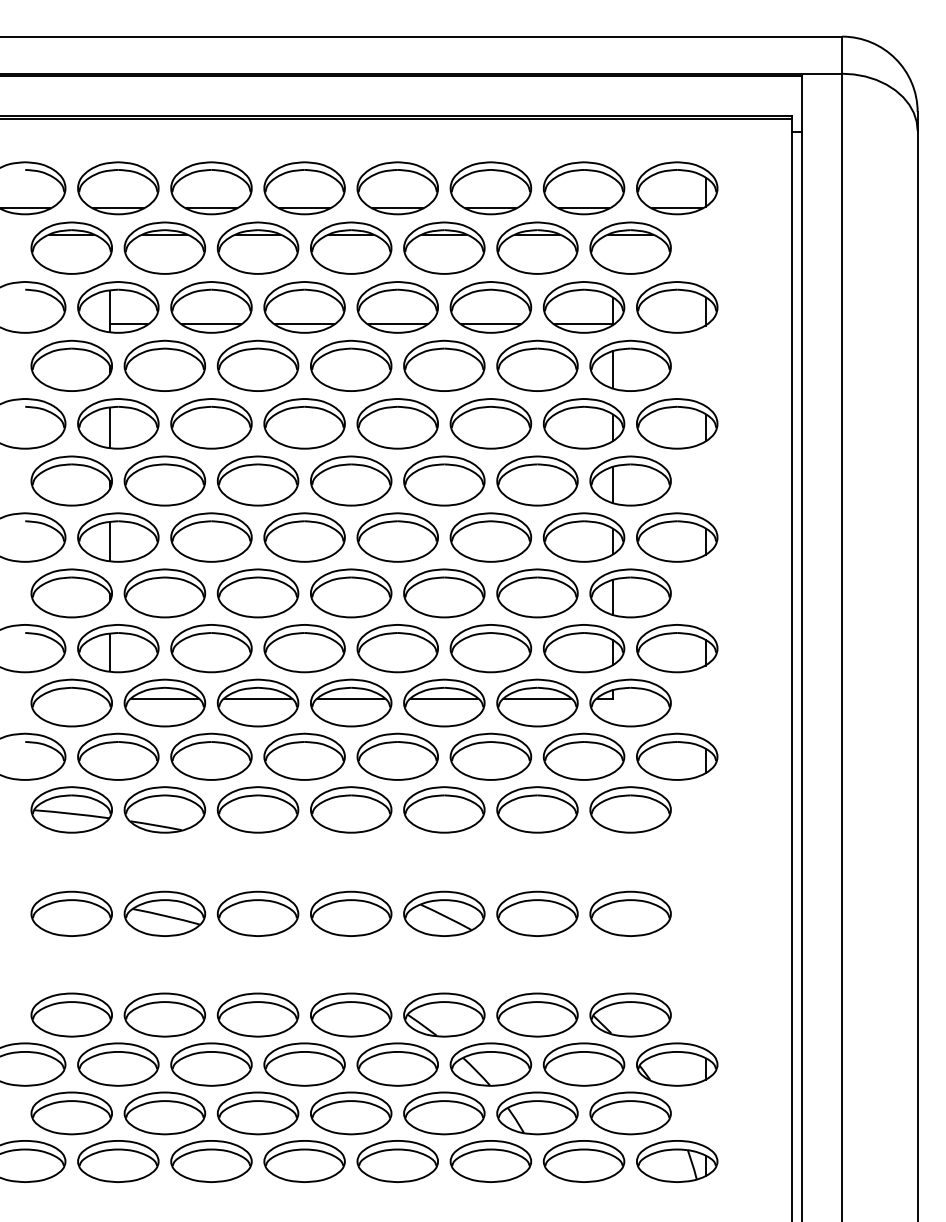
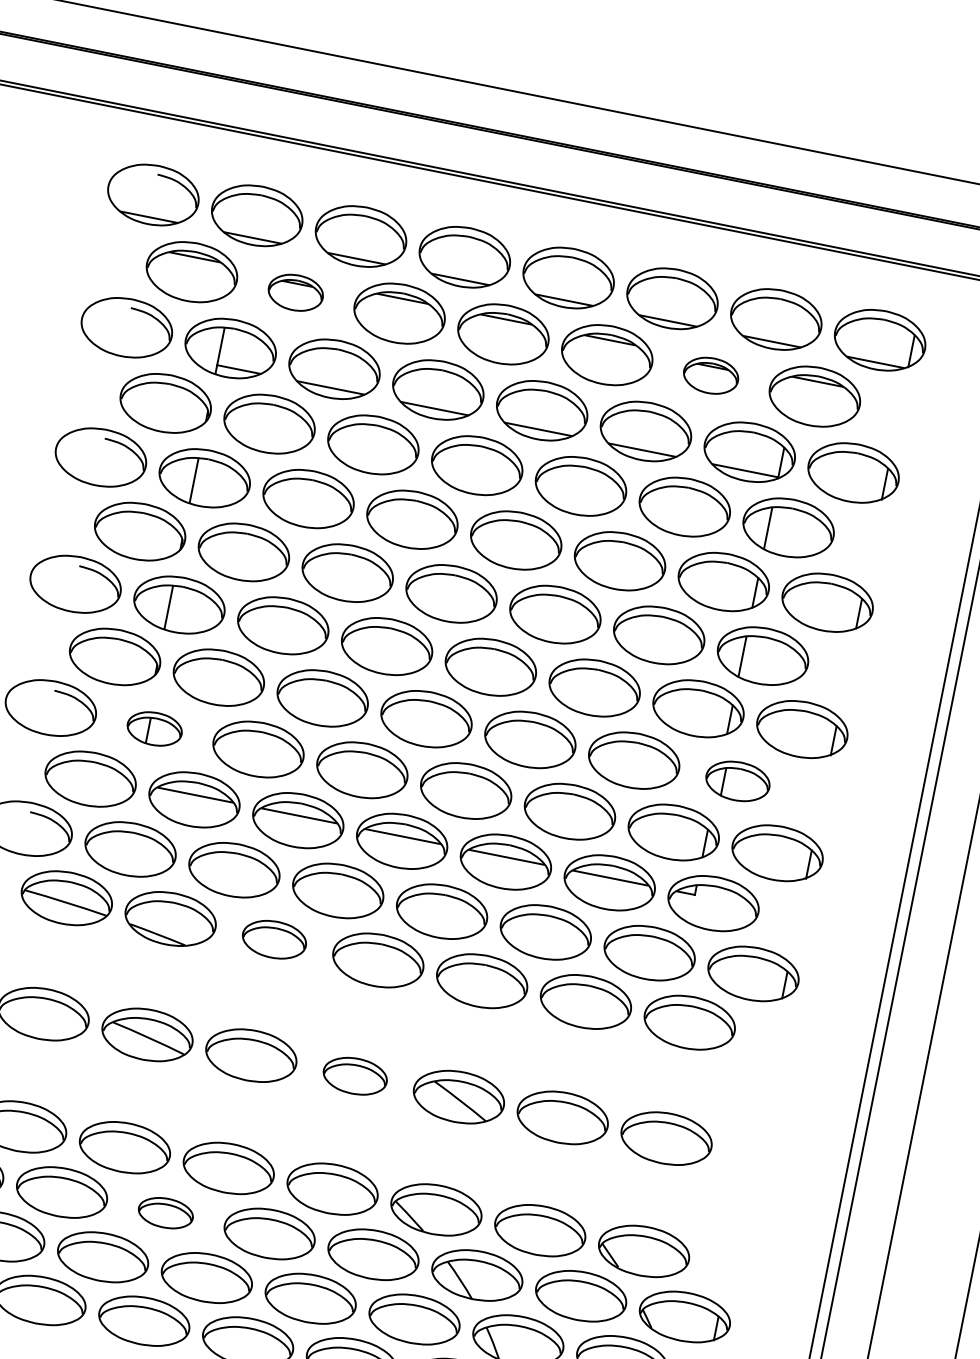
part: (164, 247) -> (295, 292), size x0.6
part: (537, 247) -> (711, 375), size x0.6
part: (630, 593) -> (737, 781), size x0.7
part: (118, 648) -> (154, 728), size x0.6
part: (257, 809) -> (273, 939), size x0.7
part: (351, 913) -> (355, 1075), size x0.7
part: (211, 1064) -> (165, 1213), size x0.6

